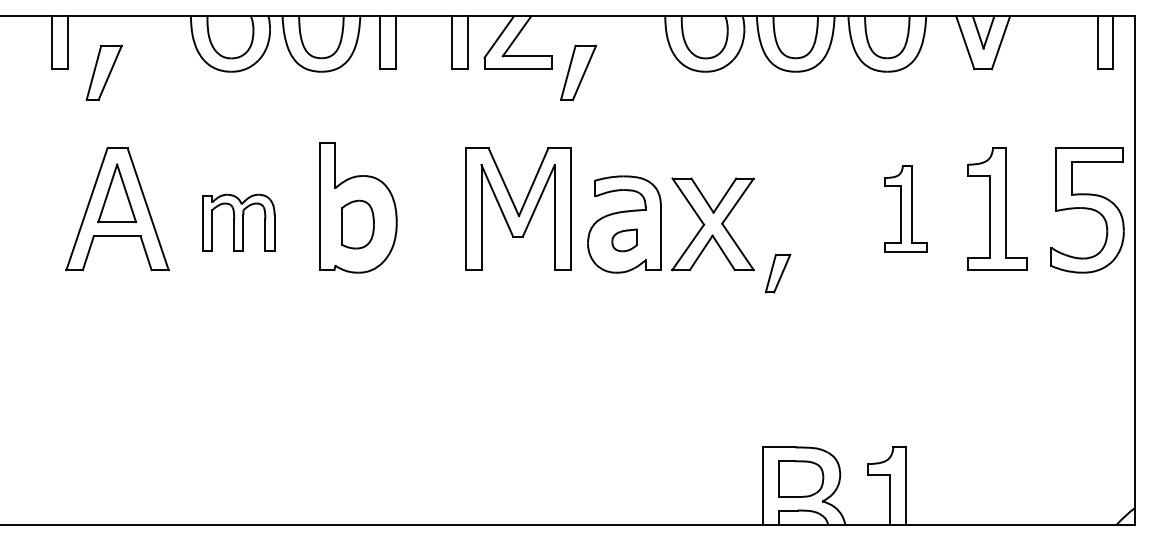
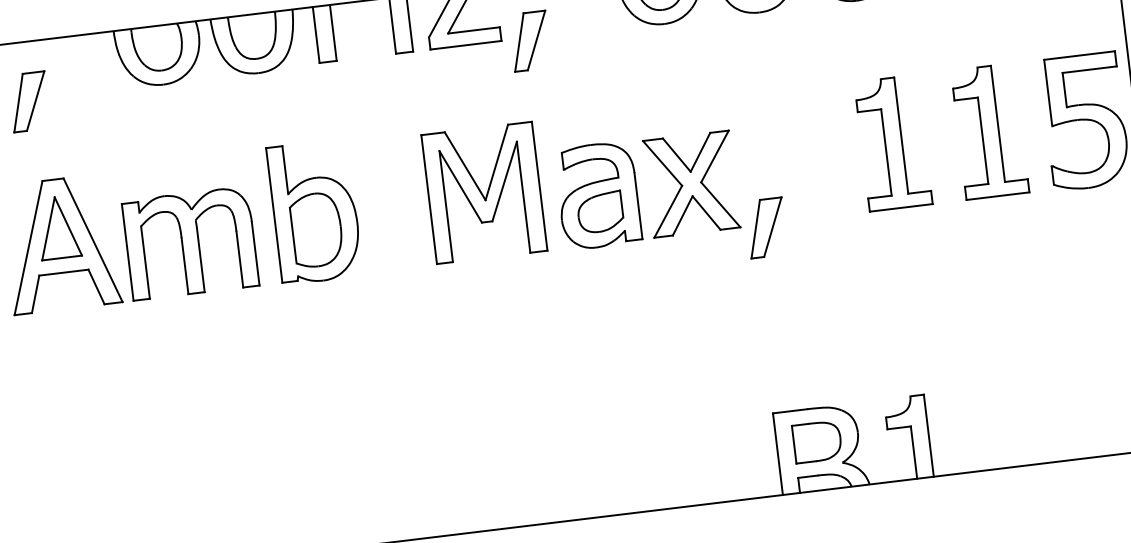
part: (905, 208) -> (892, 142), size x1.43
part: (238, 222) -> (190, 242), size x1.67
part: (357, 224) -> (316, 229), size x1.43
part: (624, 240) -> (600, 212), size x1.67
part: (777, 273) -> (765, 227), size x1.43

